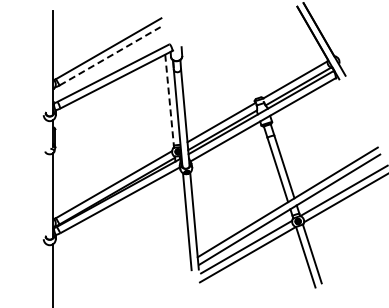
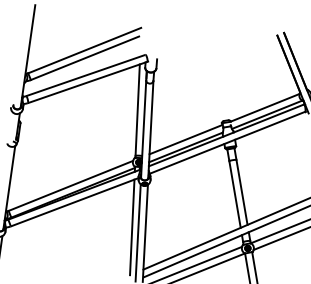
line: (110, 56) -> (85, 58), dashed -> solid
line: (169, 100) -> (137, 110), dashed -> solid
line: (180, 216) -> (132, 226), added

